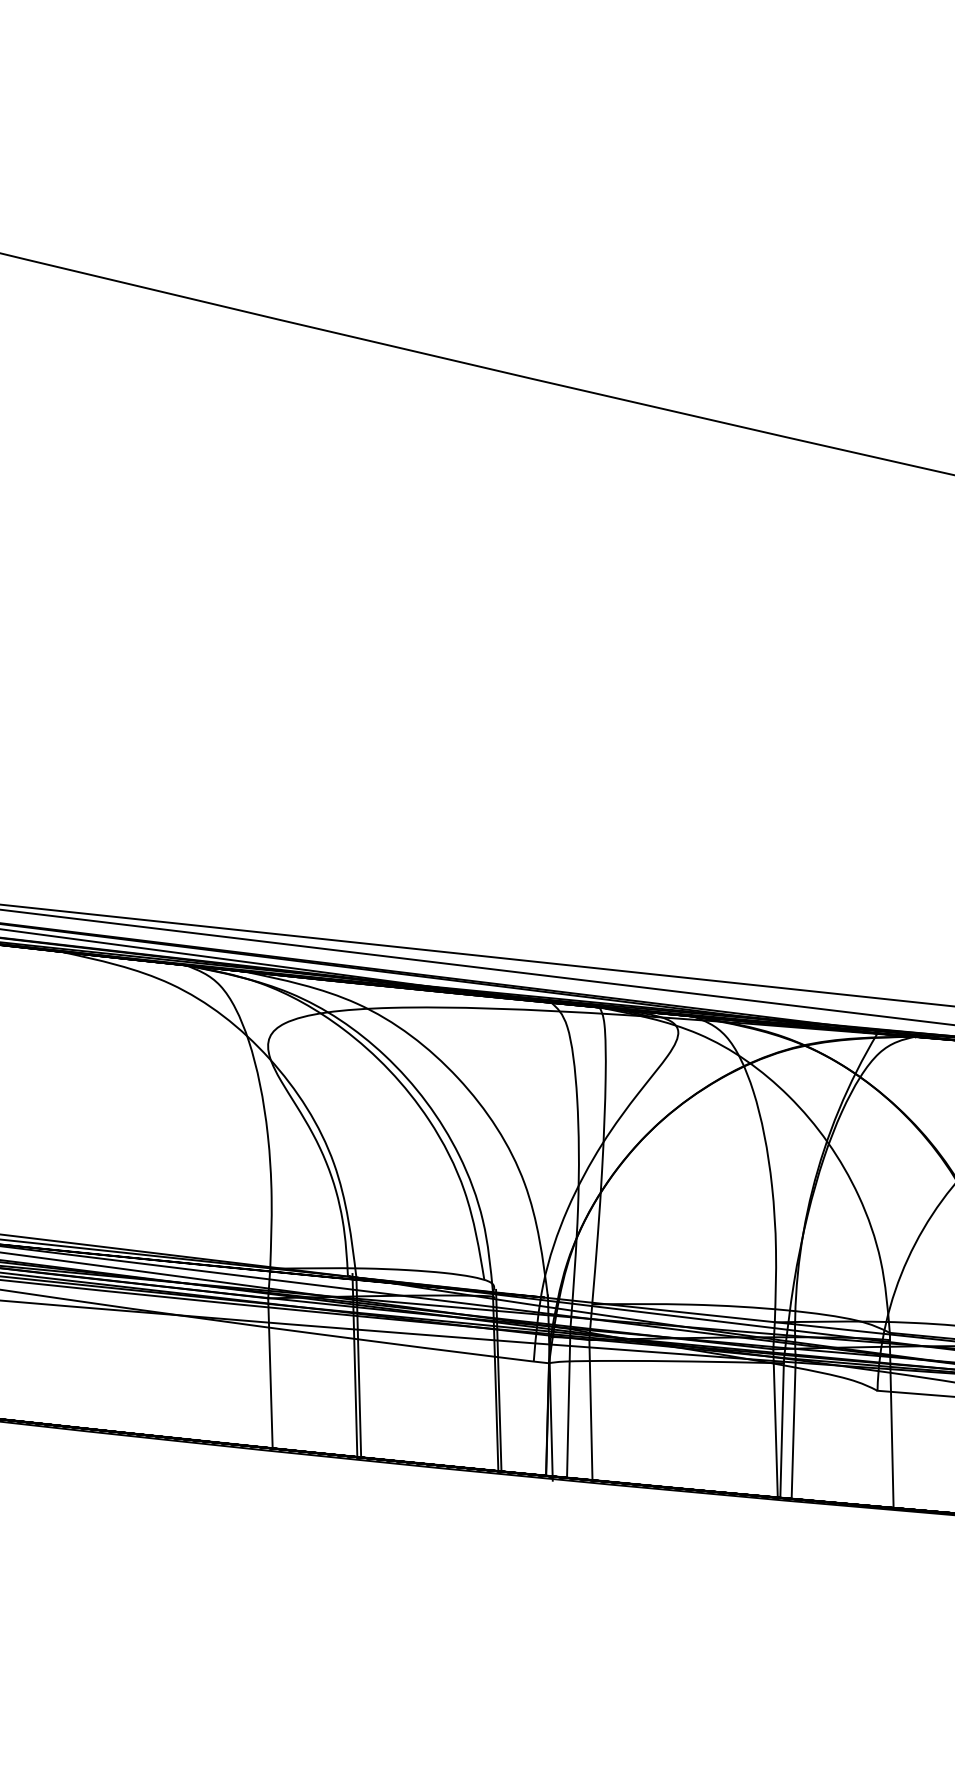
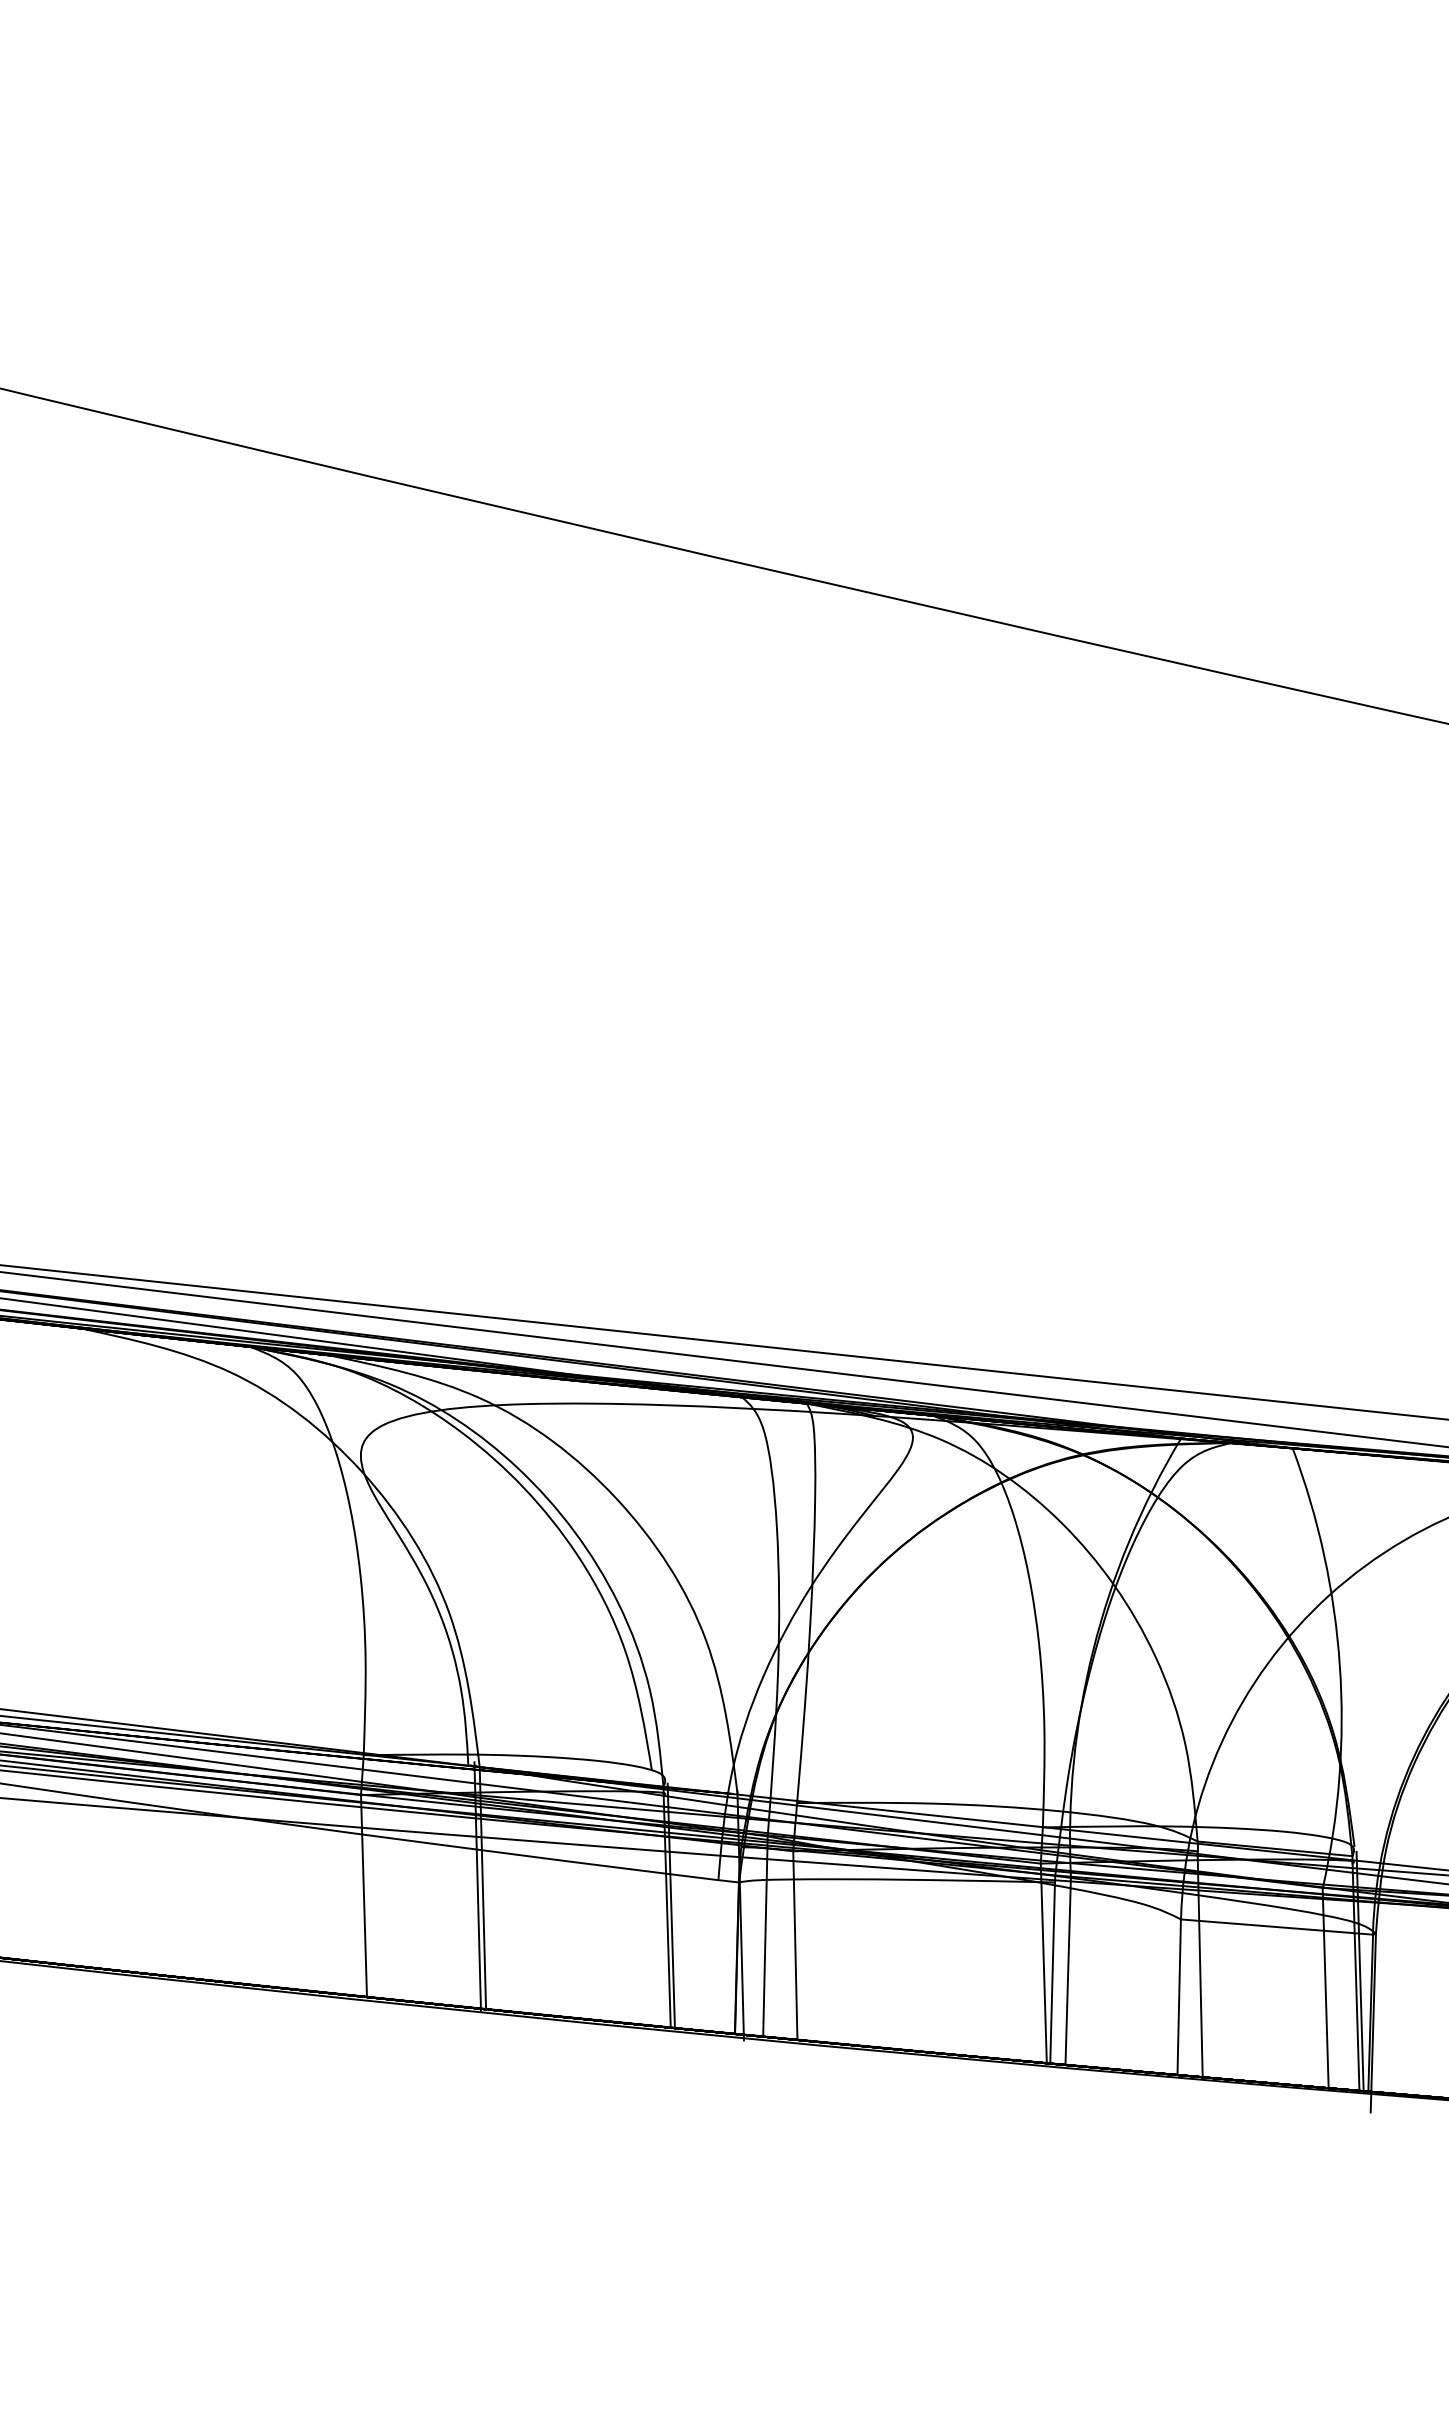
line: (875, 1448) -> (1178, 1996), added

